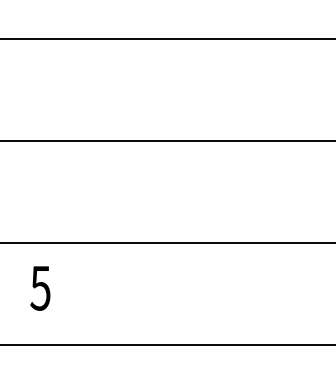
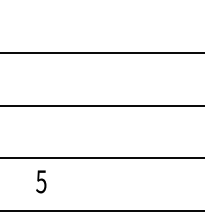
text: (40, 287) -> (41, 181), moved

